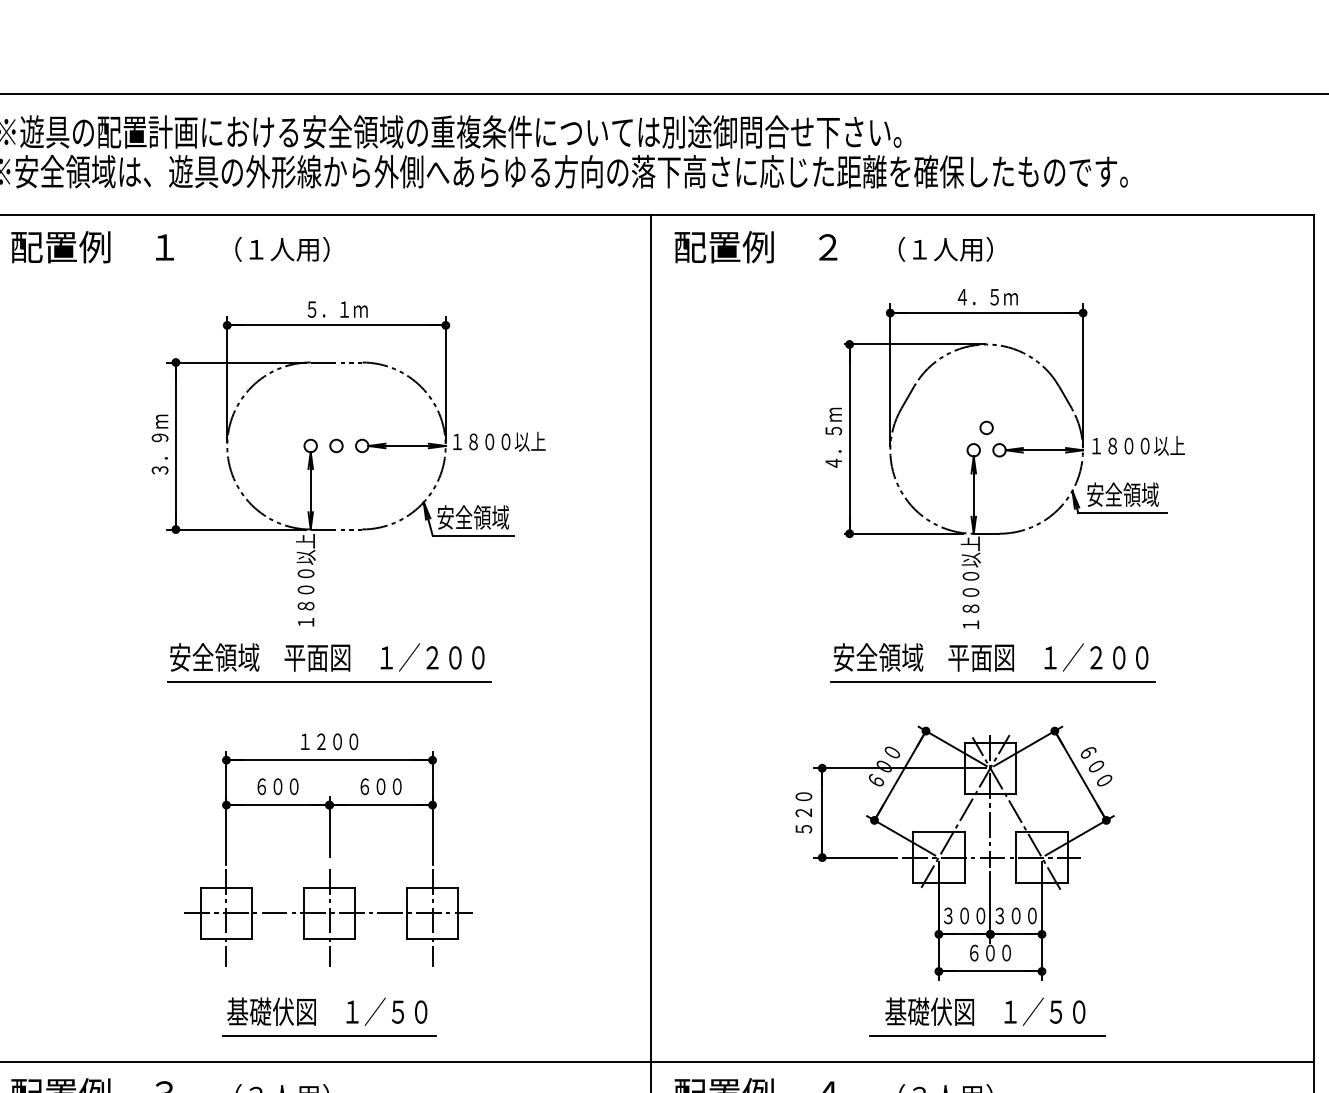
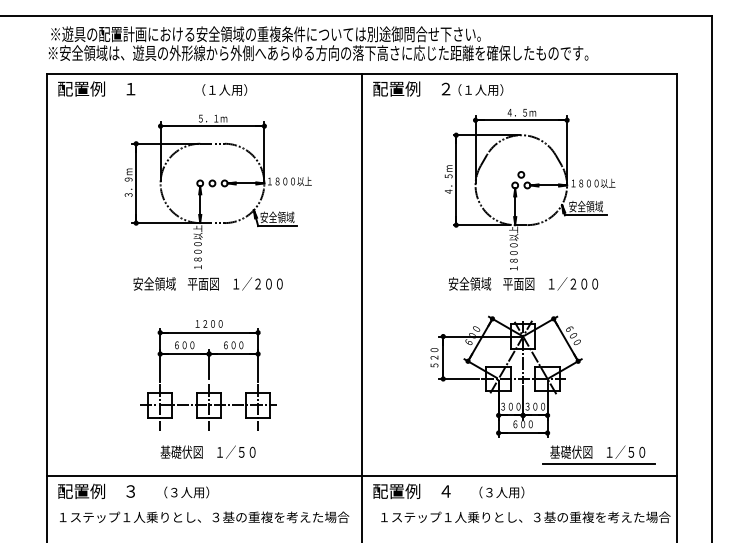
text: (281, 248) -> (224, 89), moved
text: (944, 248) -> (480, 89), moved
line: (328, 681) -> (208, 295), removed
line: (993, 681) -> (524, 295), removed
part: (987, 1016) -> (598, 454), moved
line: (328, 1035) -> (208, 463), removed

